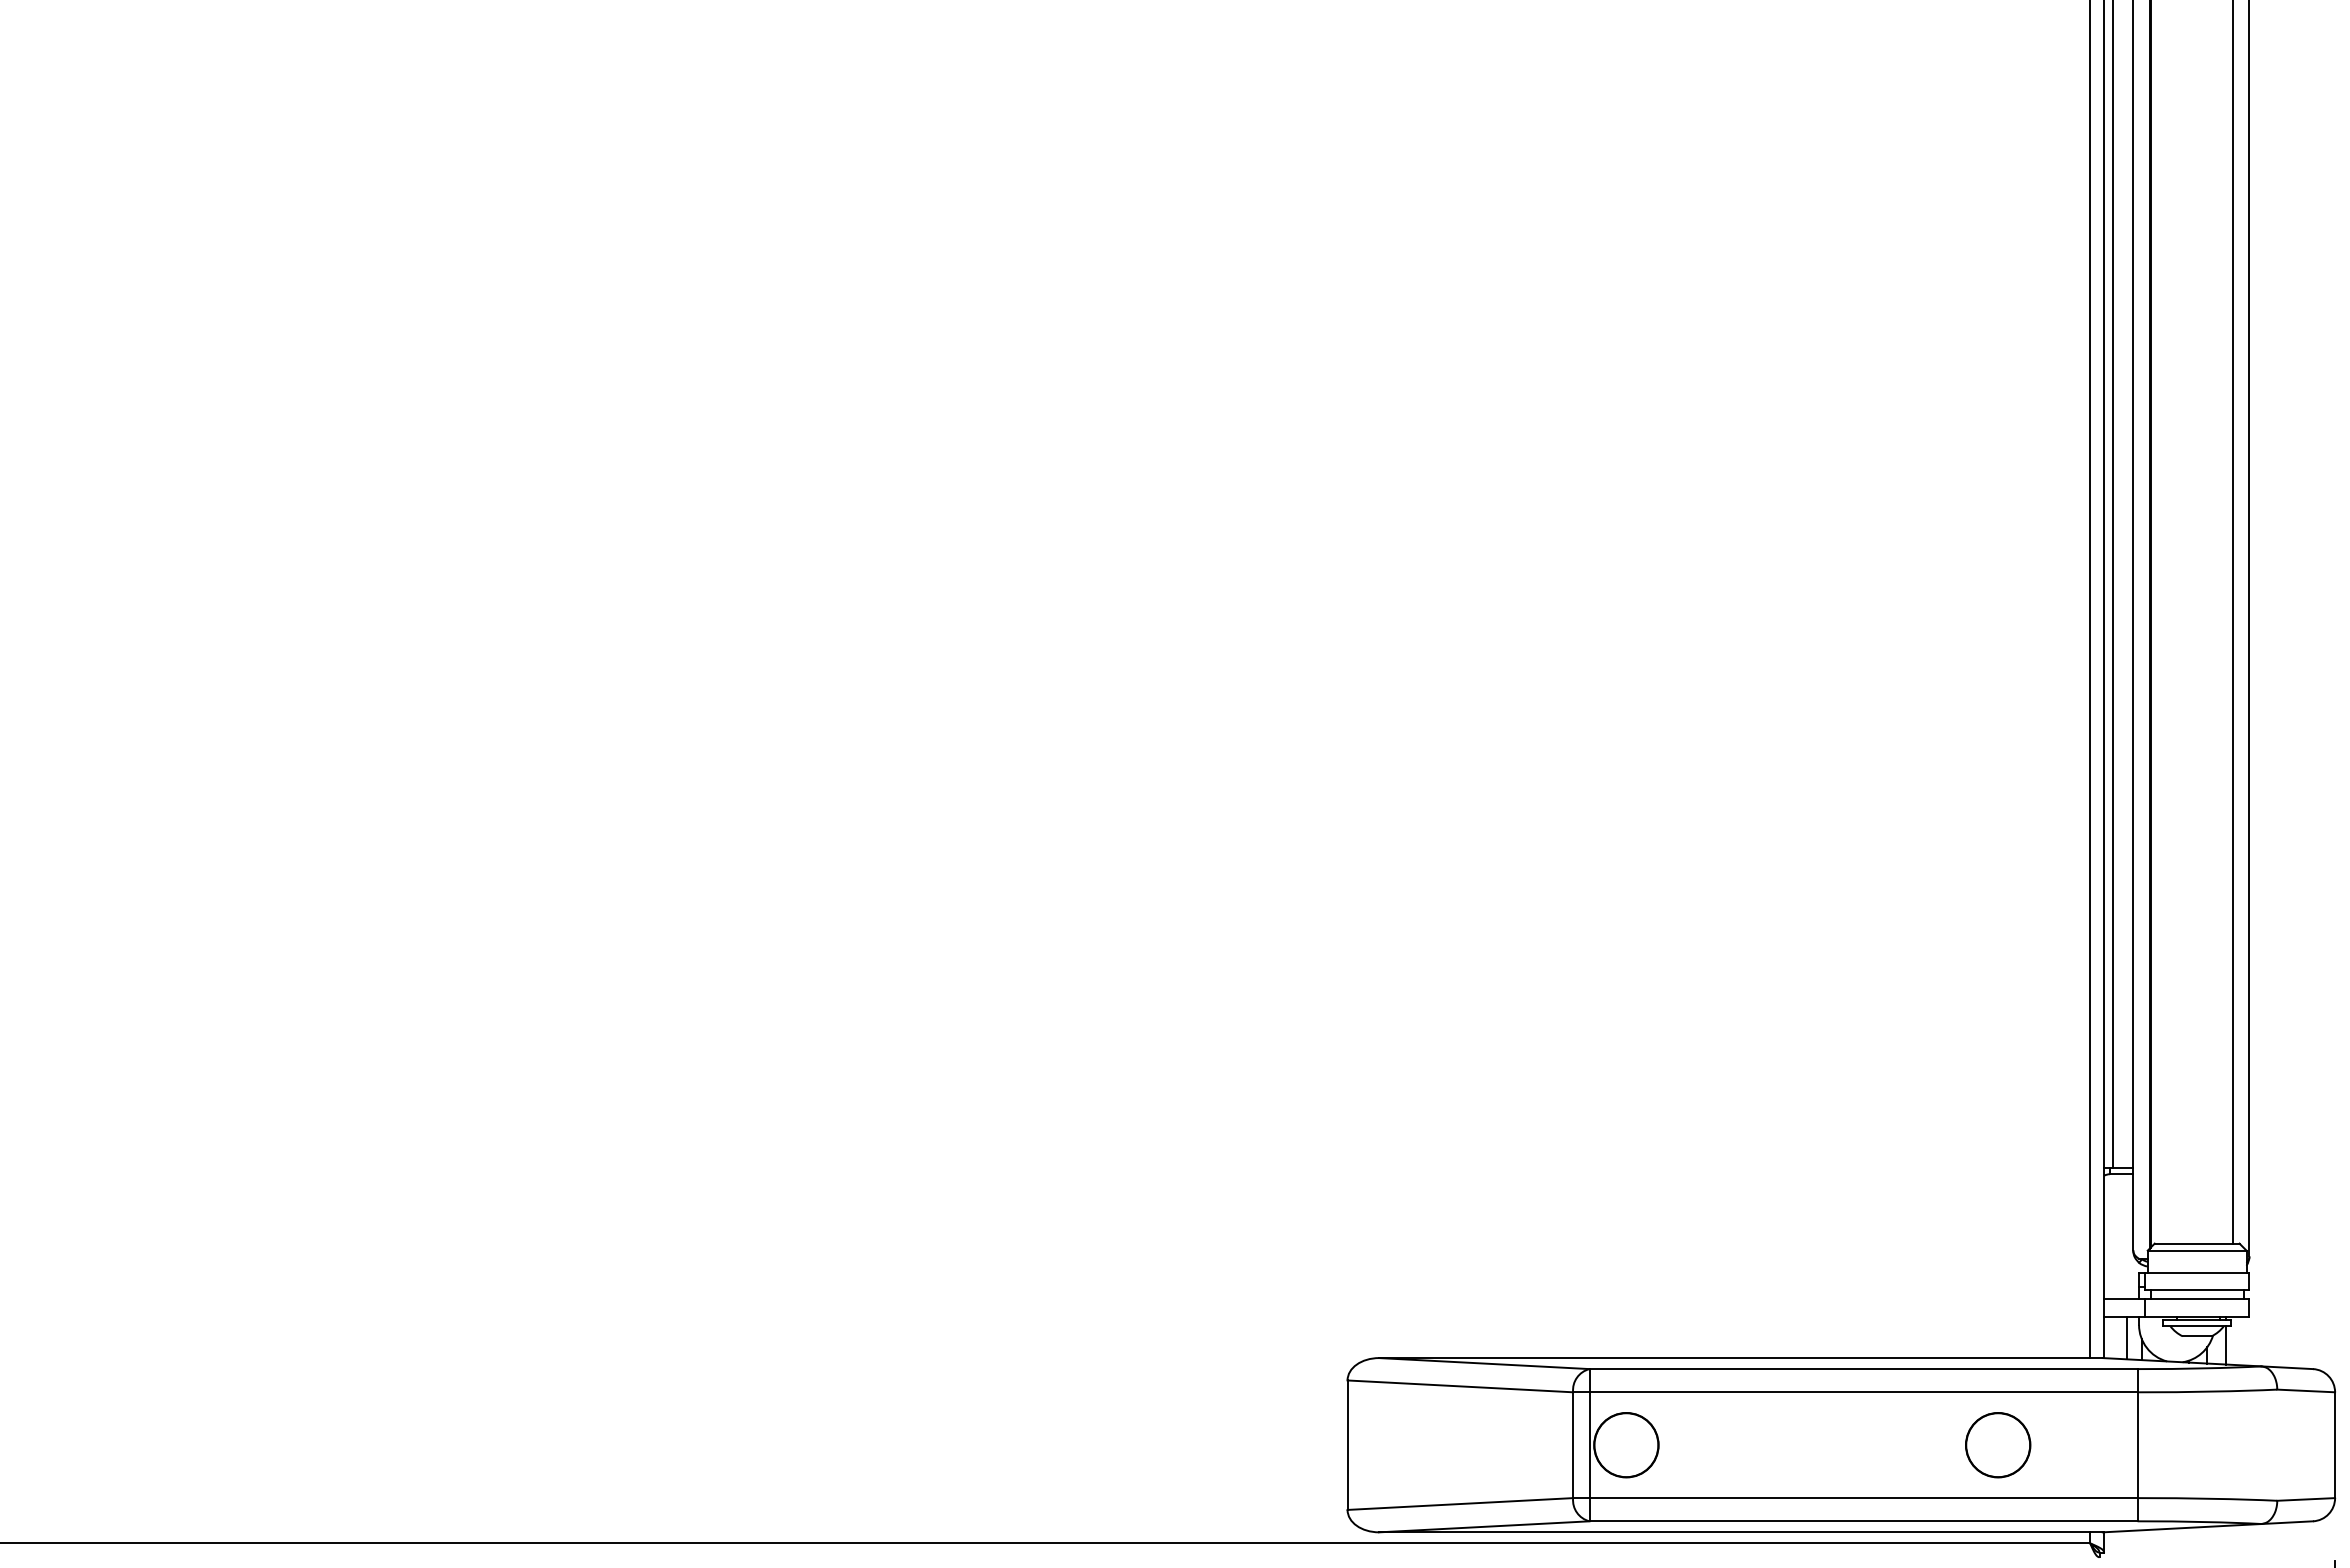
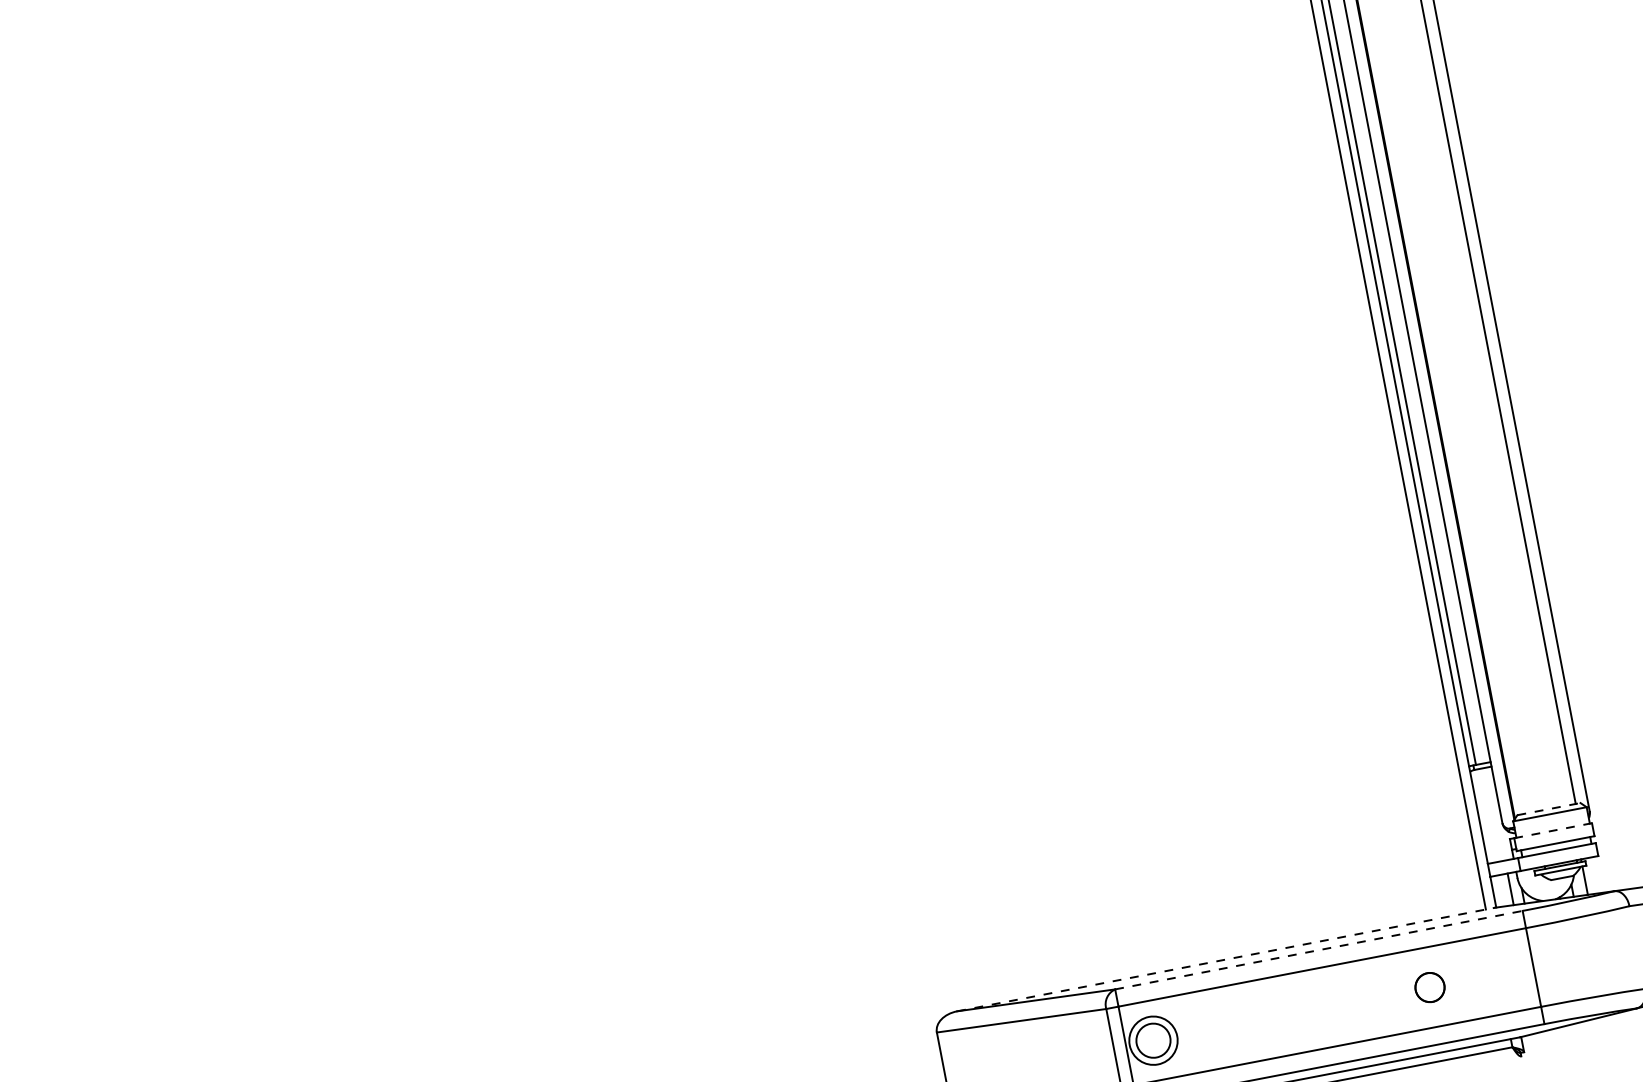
line: (2197, 1243) -> (1549, 808), solid -> dashed
line: (2196, 1272) -> (1552, 830), solid -> dashed
line: (1740, 1358) -> (1225, 959), solid -> dashed
line: (1864, 1369) -> (1319, 950), solid -> dashed
circle: (1626, 1444) -> (1153, 1040), size x0.7
circle: (1998, 1445) -> (1430, 987), size x0.6

